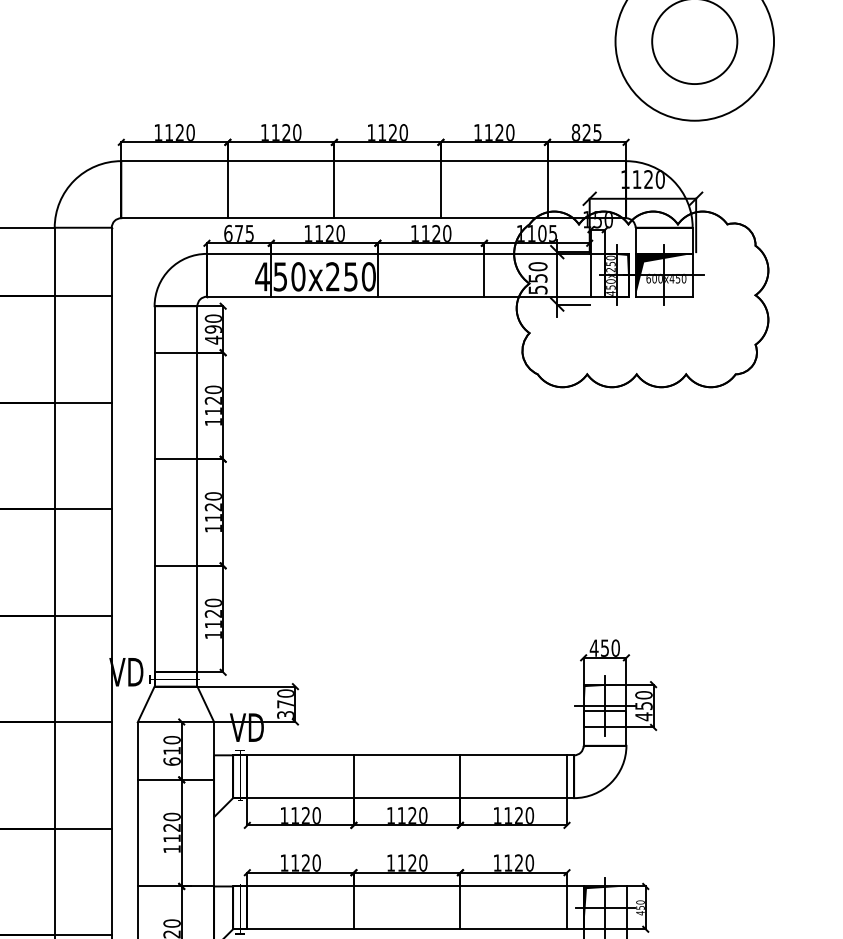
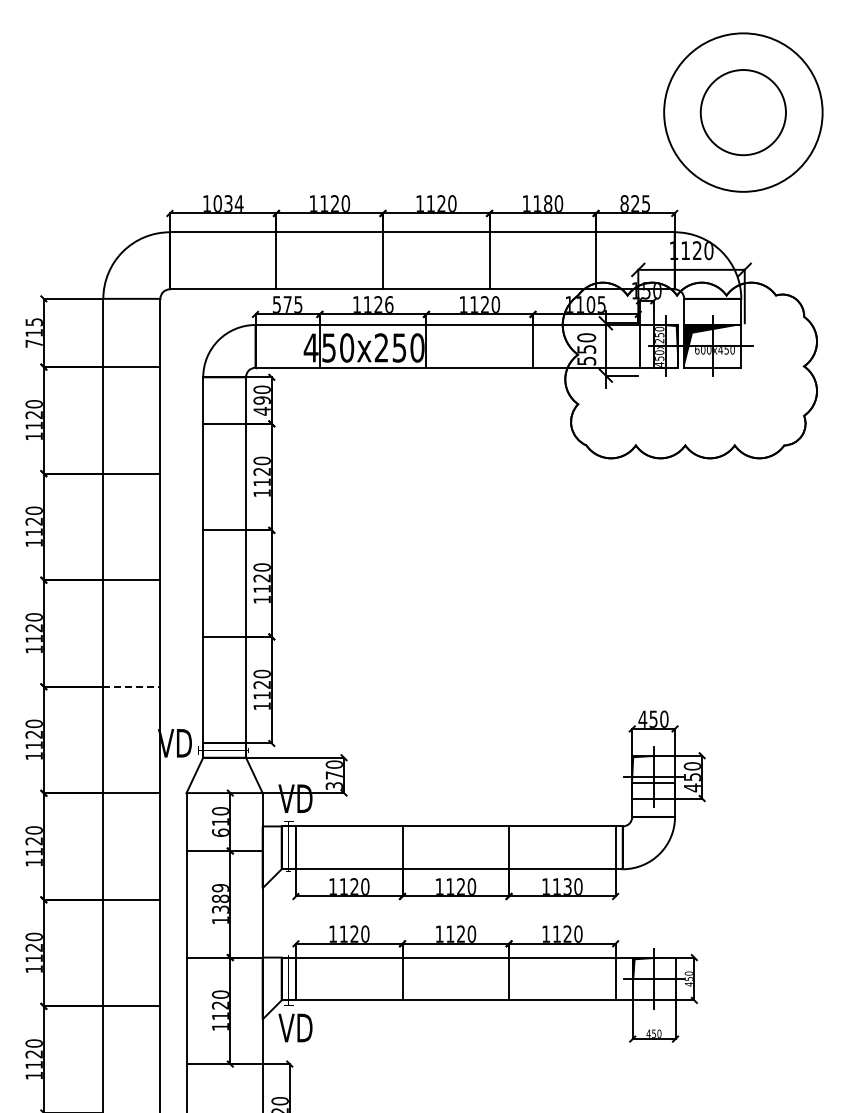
text: (179, 132) -> (228, 203), 1120 -> 1034
text: (499, 132) -> (548, 203), 1120 -> 1180
text: (227, 233) -> (276, 304), 675 -> 575
text: (340, 233) -> (389, 304), 1120 -> 1126
line: (82, 615) -> (131, 686), solid -> dashed
text: (518, 815) -> (567, 886), 1120 -> 1130
text: (170, 827) -> (219, 898), 1120 -> 1389

